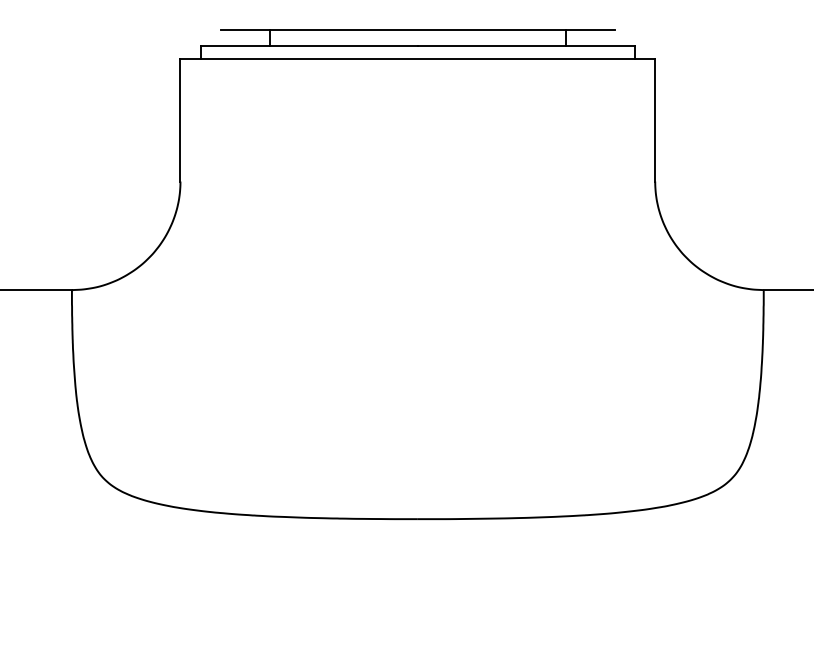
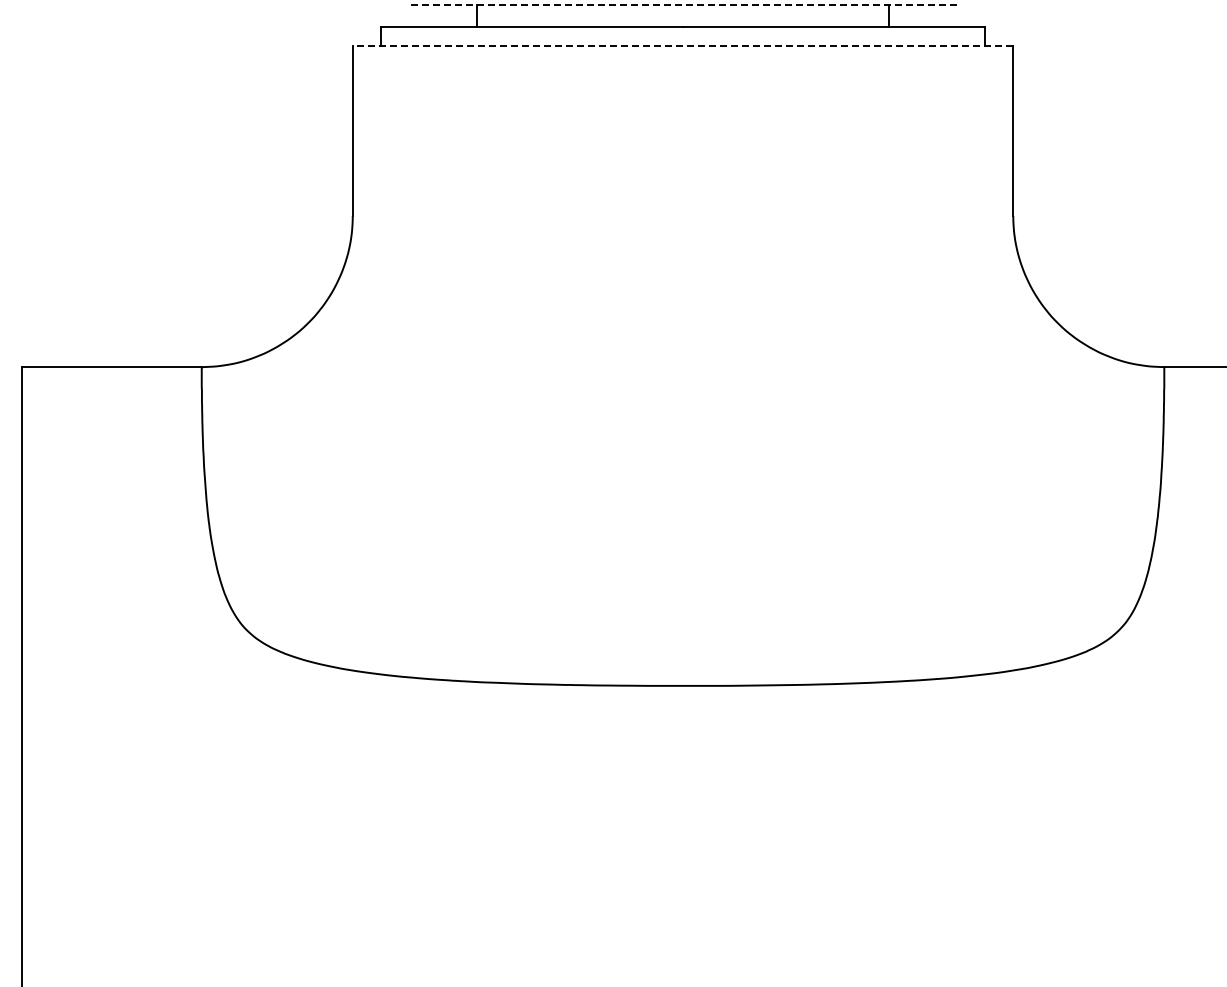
line: (418, 29) -> (683, 4), solid -> dashed
line: (417, 59) -> (682, 46), solid -> dashed

